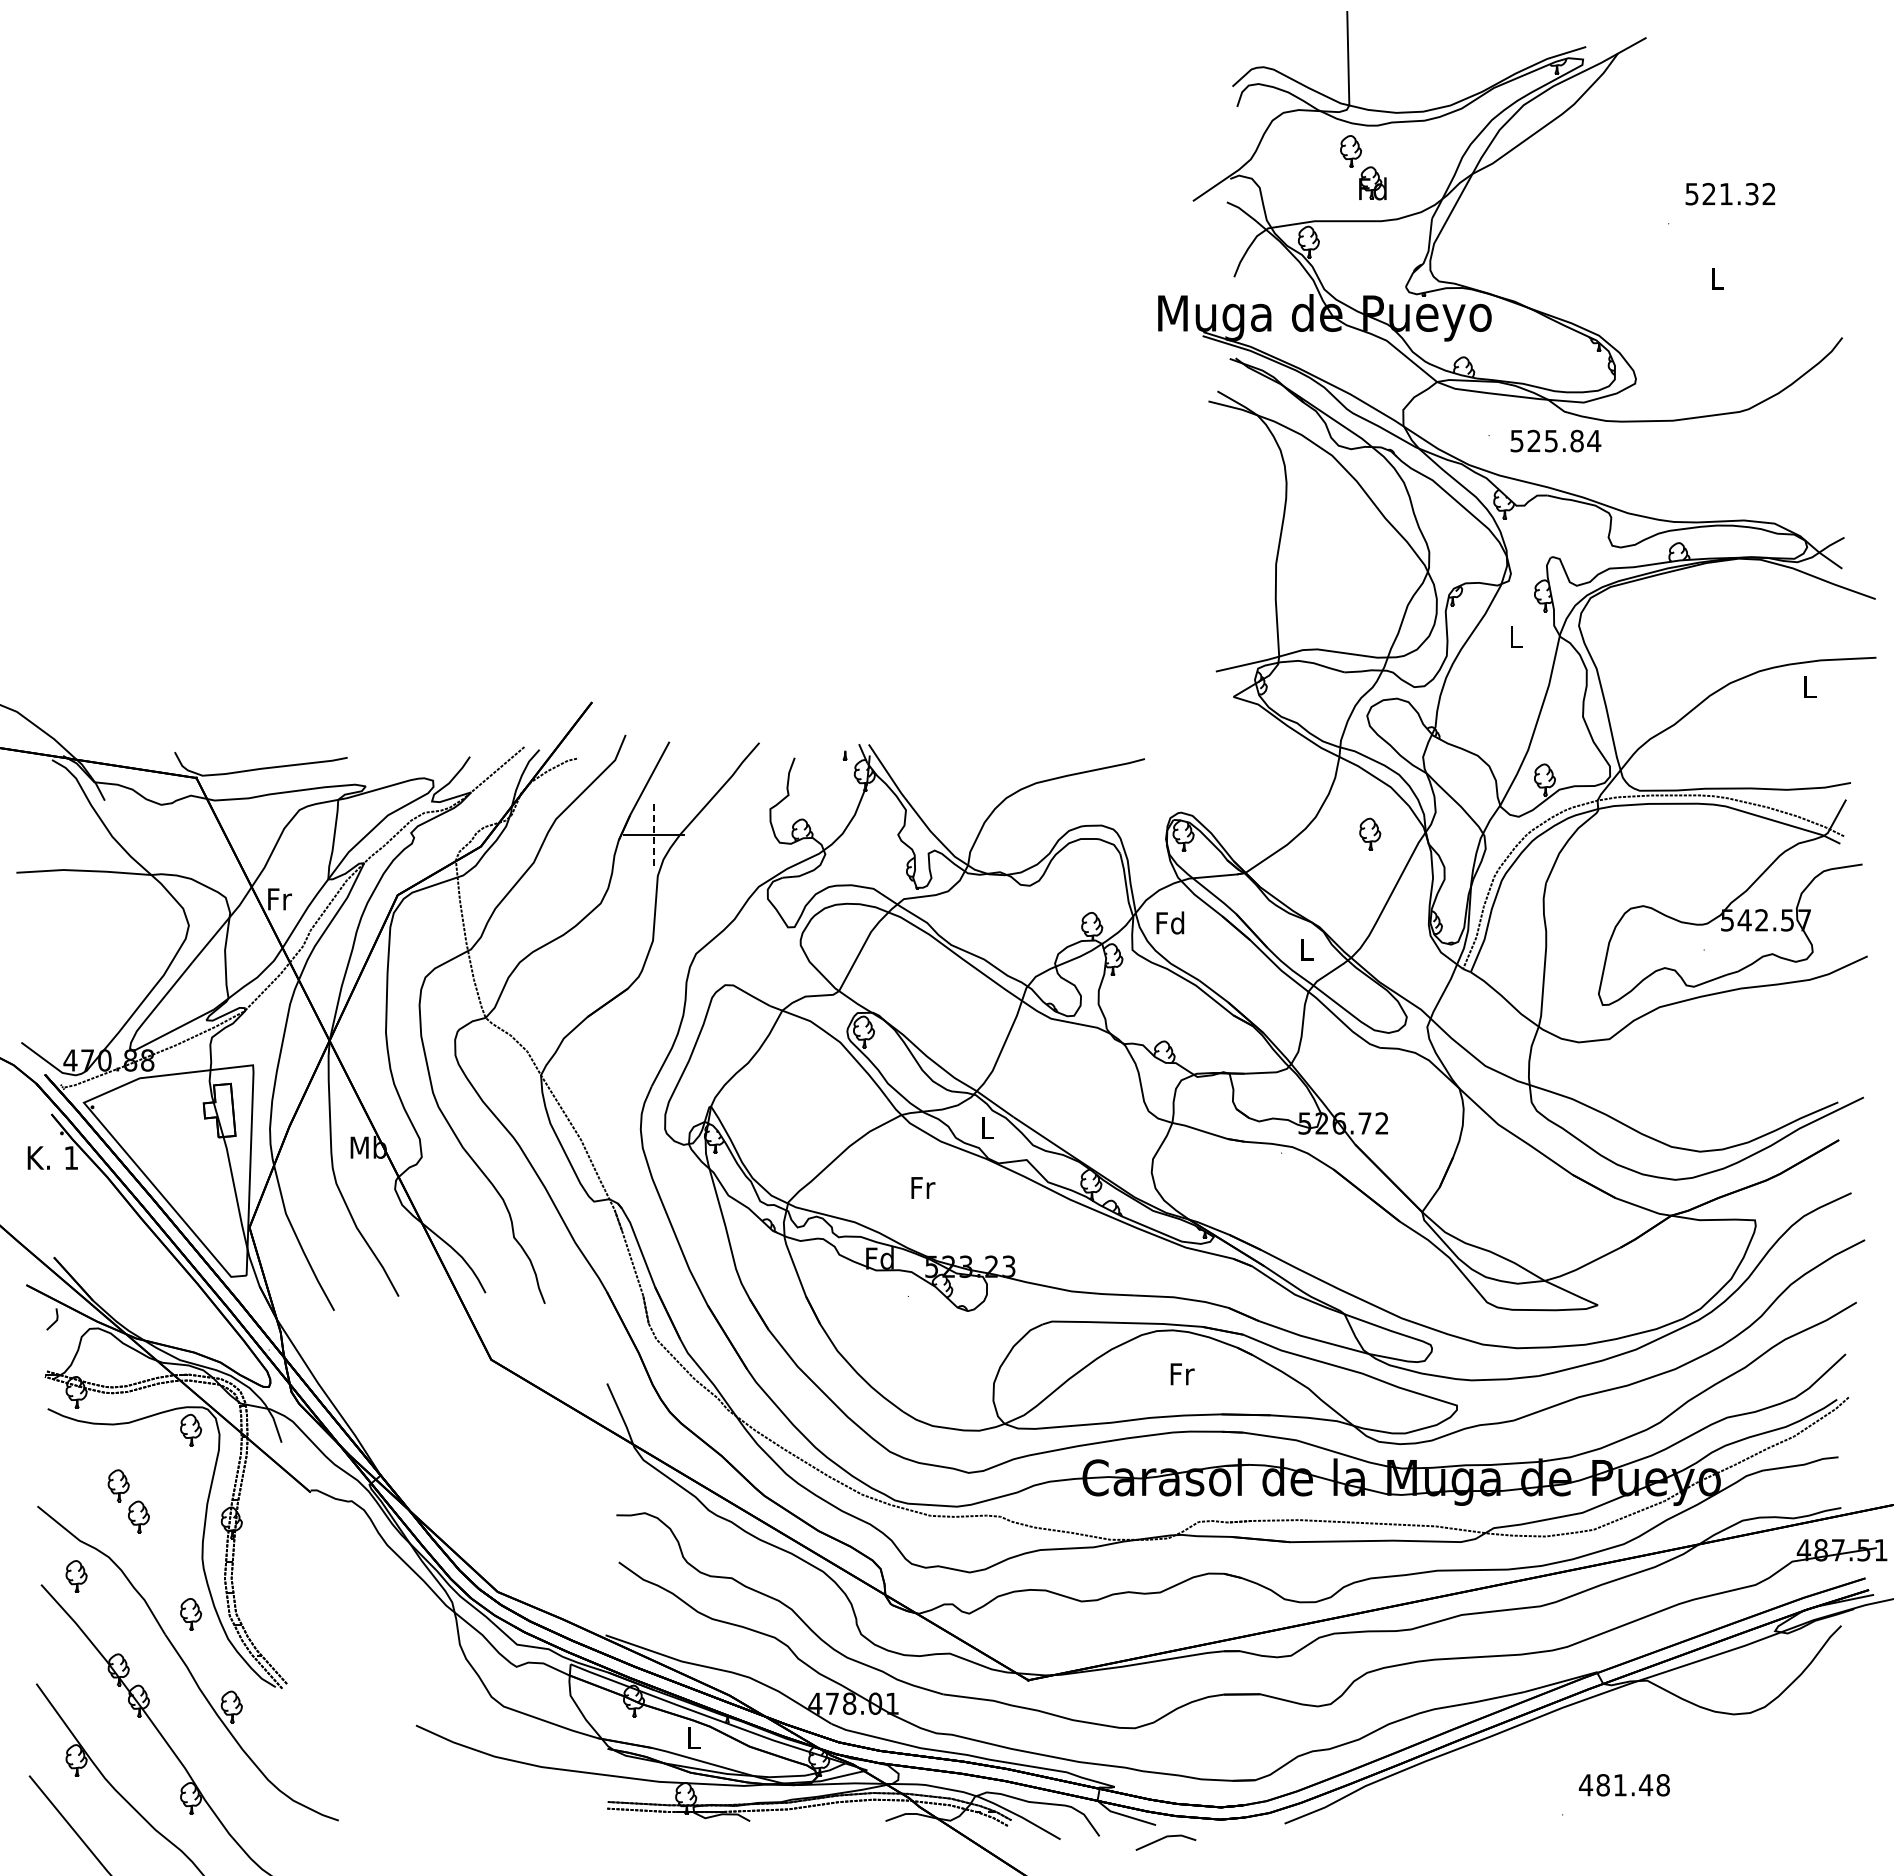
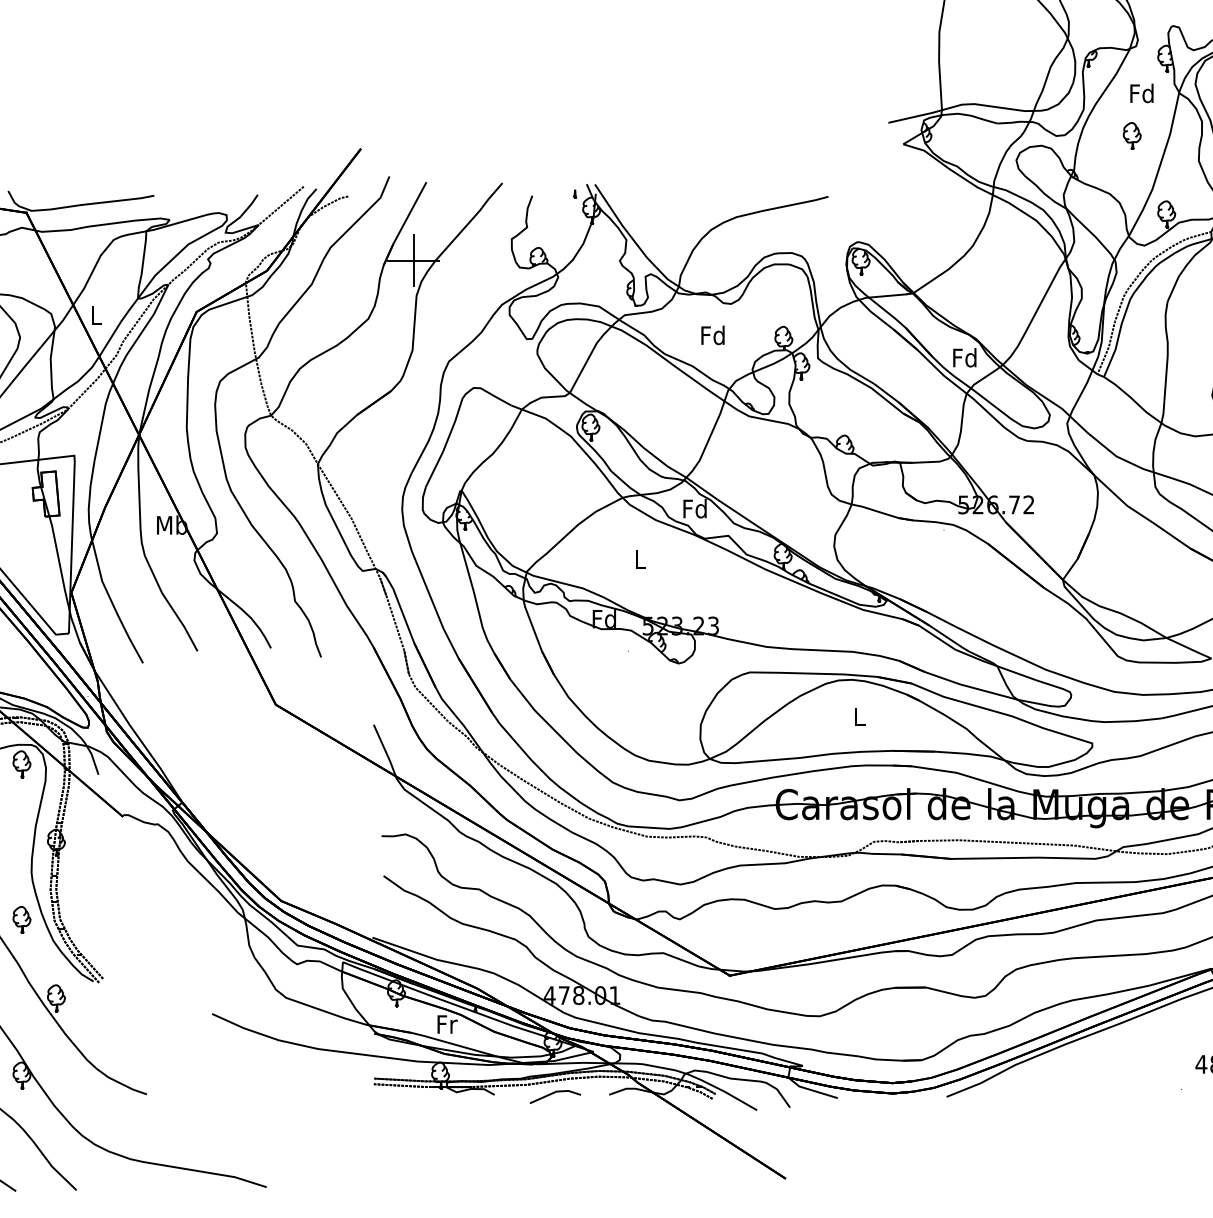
text: (1515, 636) -> (1141, 93), L -> Fd
part: (1370, 833) -> (1132, 135), moved
line: (654, 834) -> (413, 260), dashed -> solid
text: (280, 899) -> (97, 315), Fr -> L
text: (1170, 922) -> (713, 334), moved
text: (1305, 948) -> (964, 356), L -> Fd
text: (986, 1127) -> (694, 508), L -> Fd
text: (923, 1187) -> (641, 559), Fr -> L
text: (1182, 1374) -> (860, 717), Fr -> L
text: (694, 1737) -> (447, 1024), L -> Fr
line: (1165, 1838) -> (555, 1093), moved

